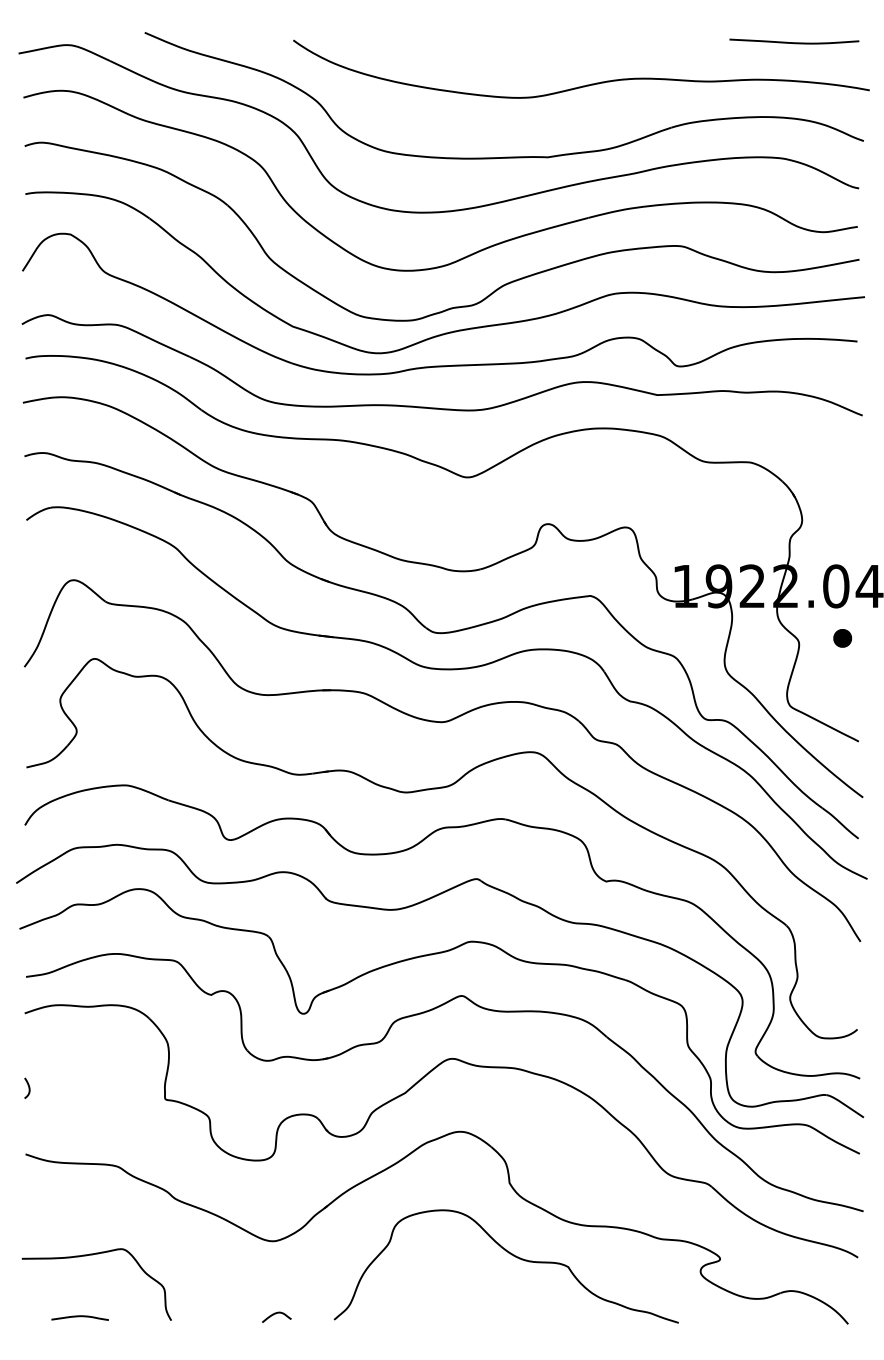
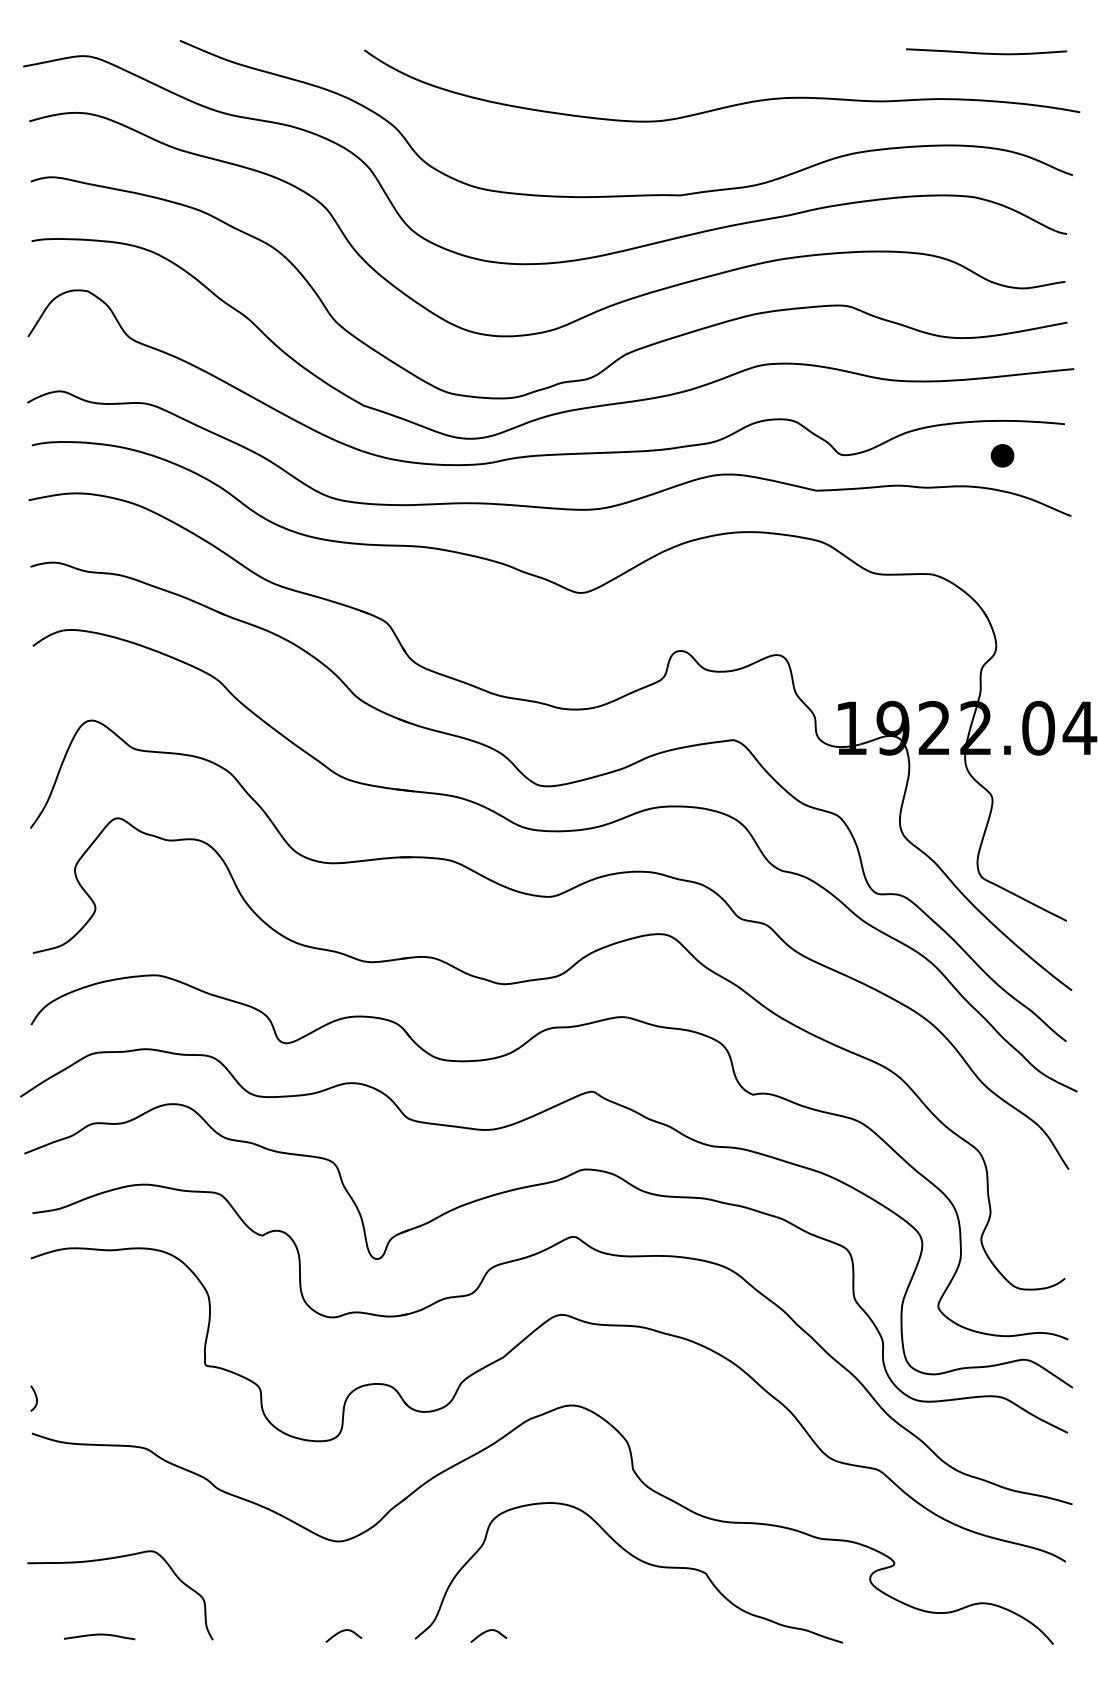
part: (842, 638) -> (1002, 455), moved
curve: (28, 1088) -> (35, 1398), moved
curve: (391, 1314) -> (486, 1632), added

